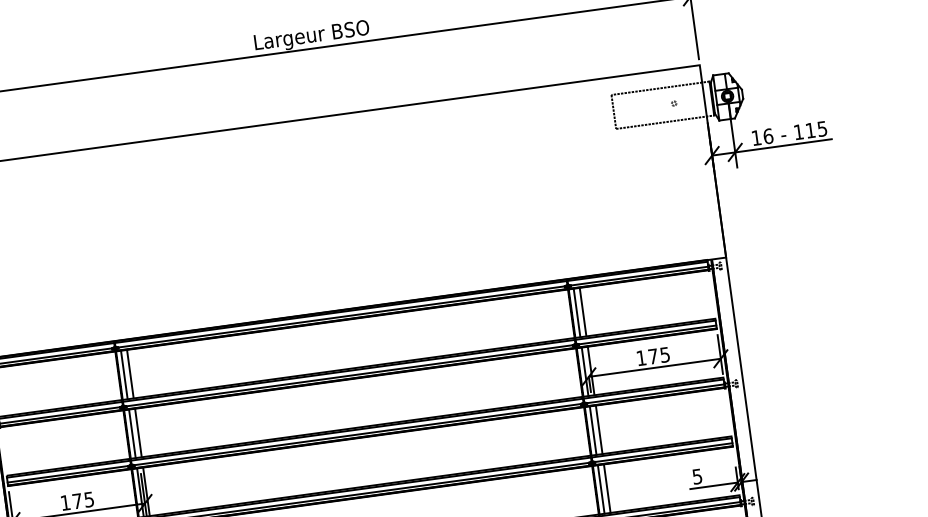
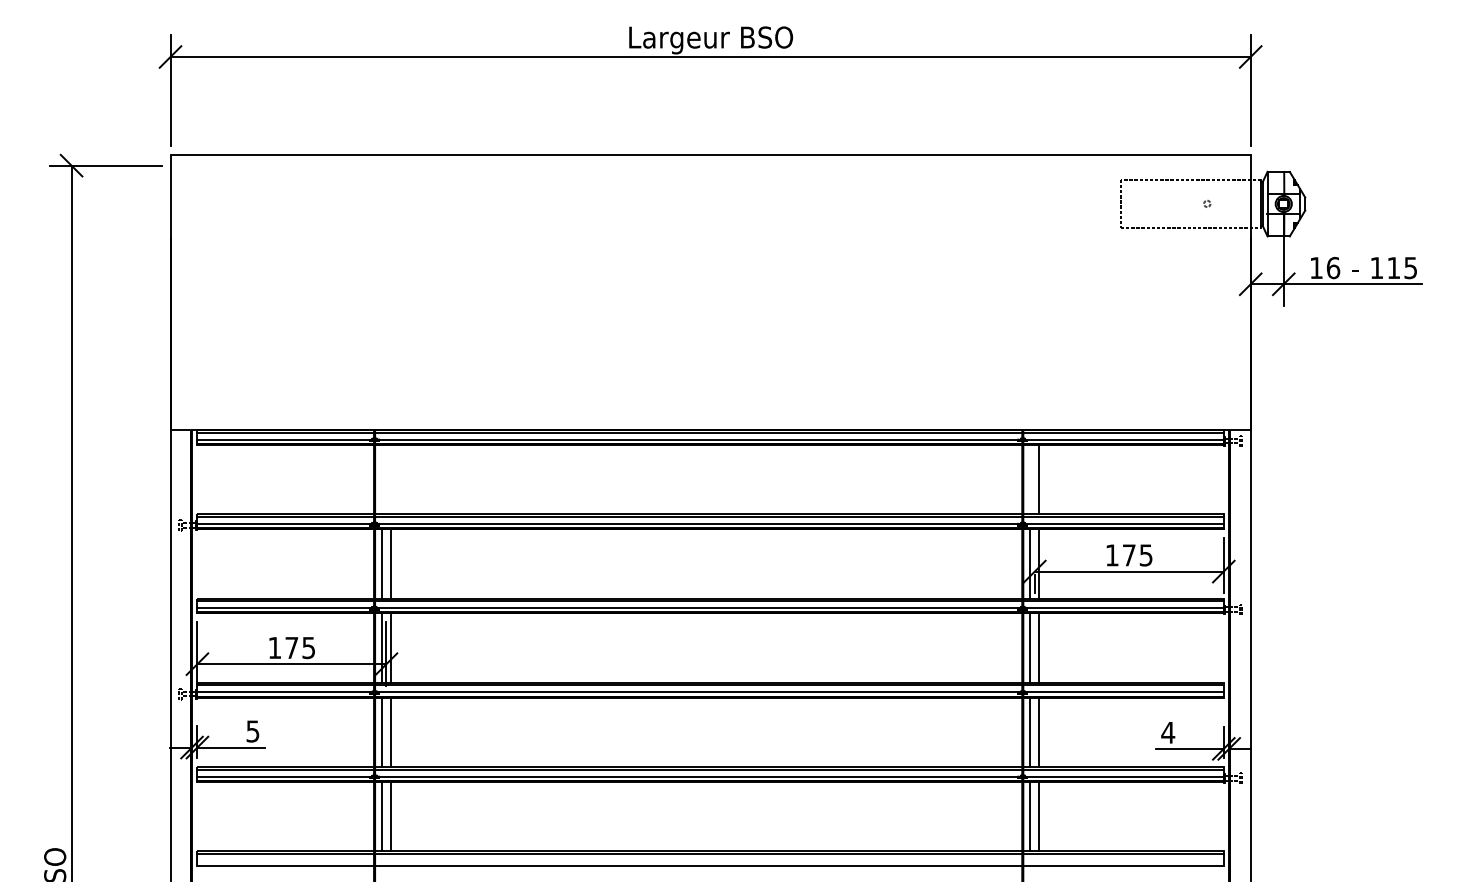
line: (577, 312) -> (1030, 479), removed
line: (124, 374) -> (382, 479), removed
line: (130, 374) -> (390, 479), removed
text: (697, 476) -> (1168, 732), 5 -> 4

